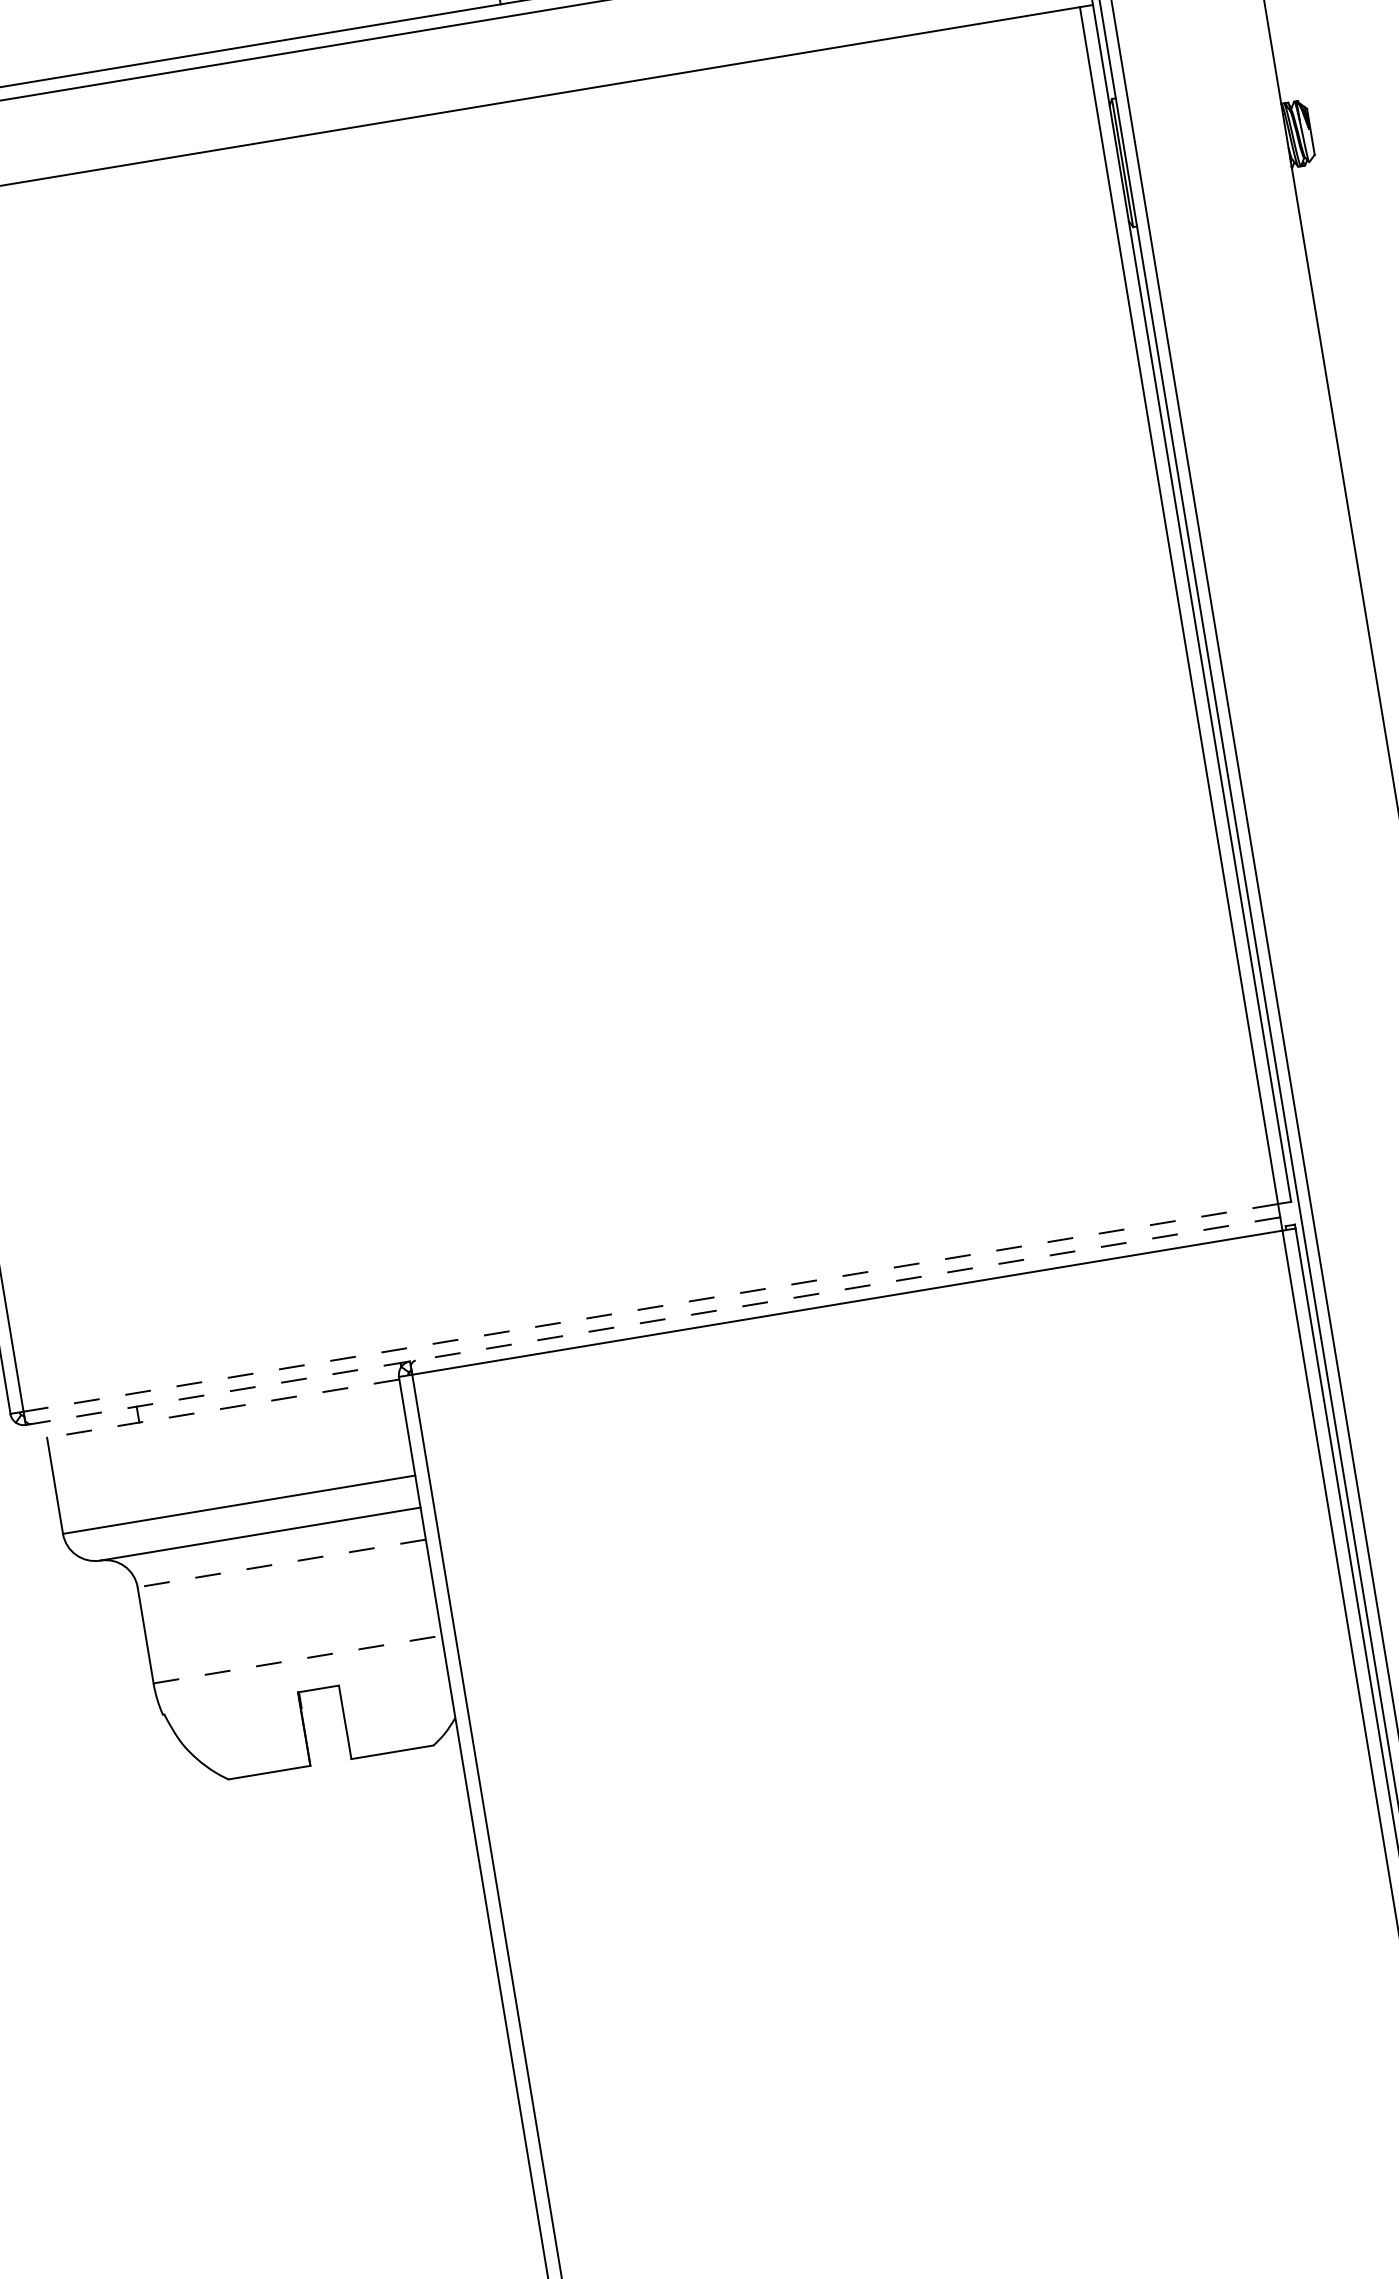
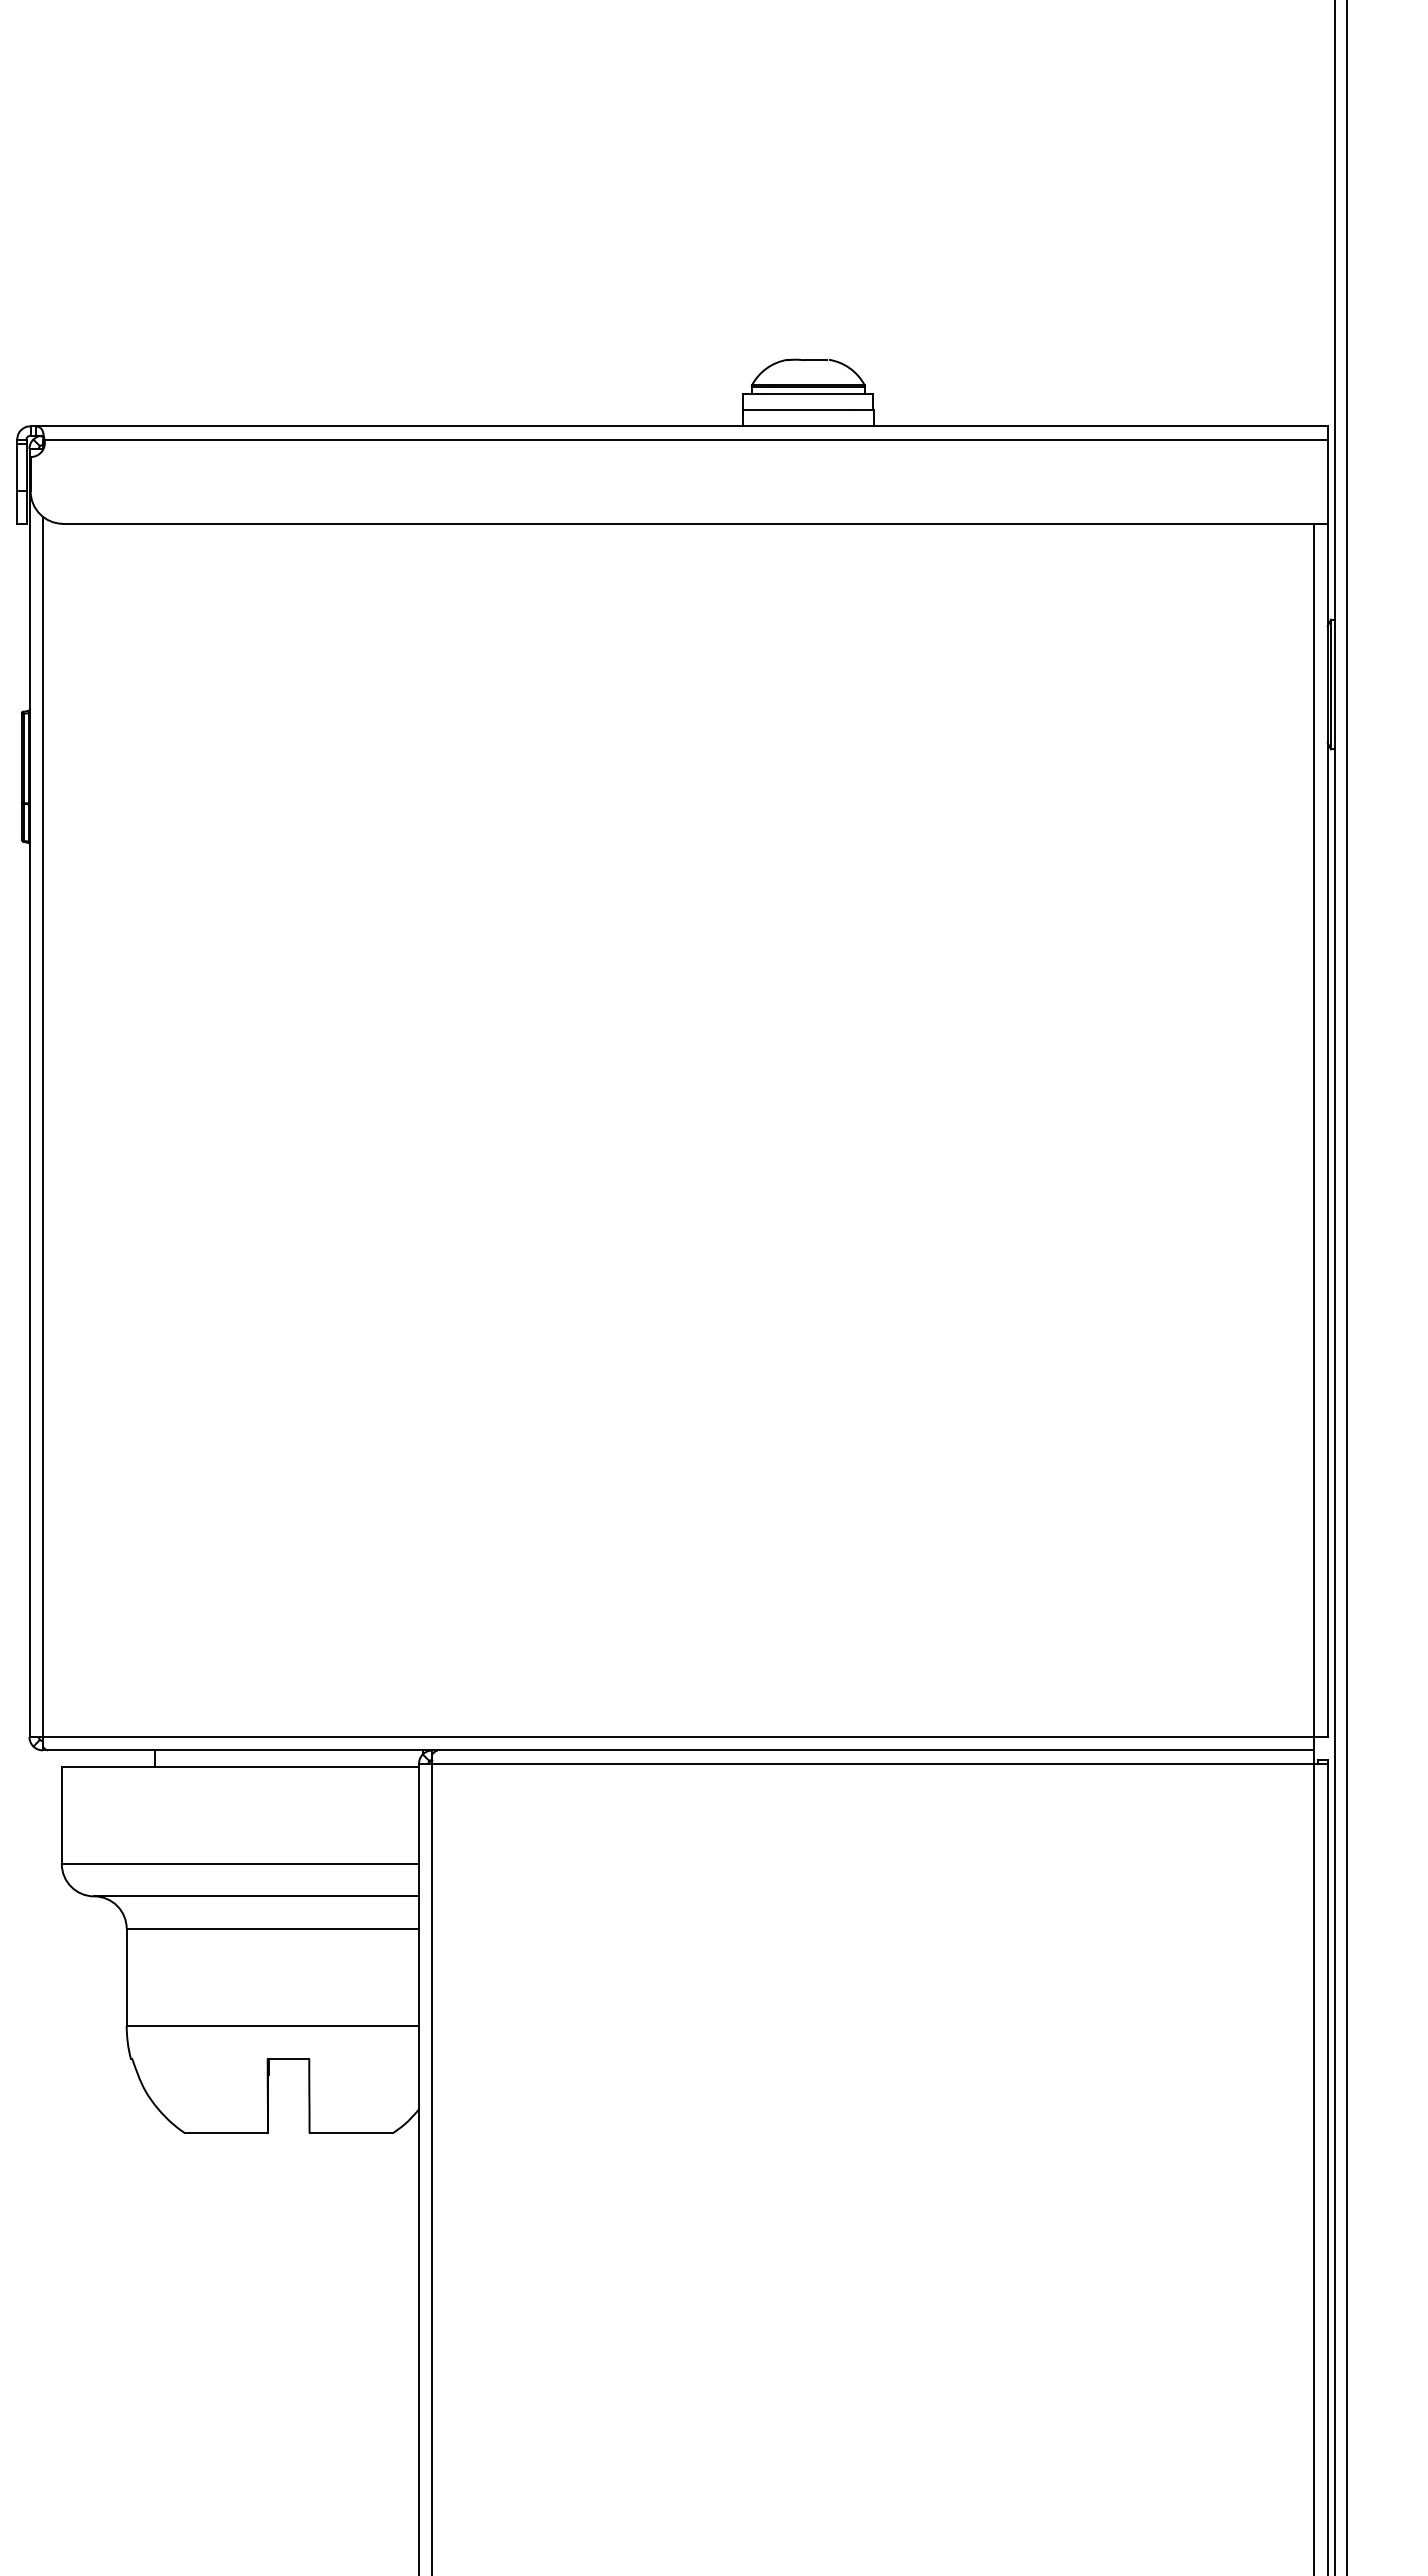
line: (650, 1307) -> (678, 1736), dashed -> solid
line: (654, 1320) -> (680, 1750), dashed -> solid
line: (223, 1408) -> (240, 1766), dashed -> solid
line: (281, 1563) -> (272, 1928), dashed -> solid
line: (298, 1659) -> (273, 2026), dashed -> solid

